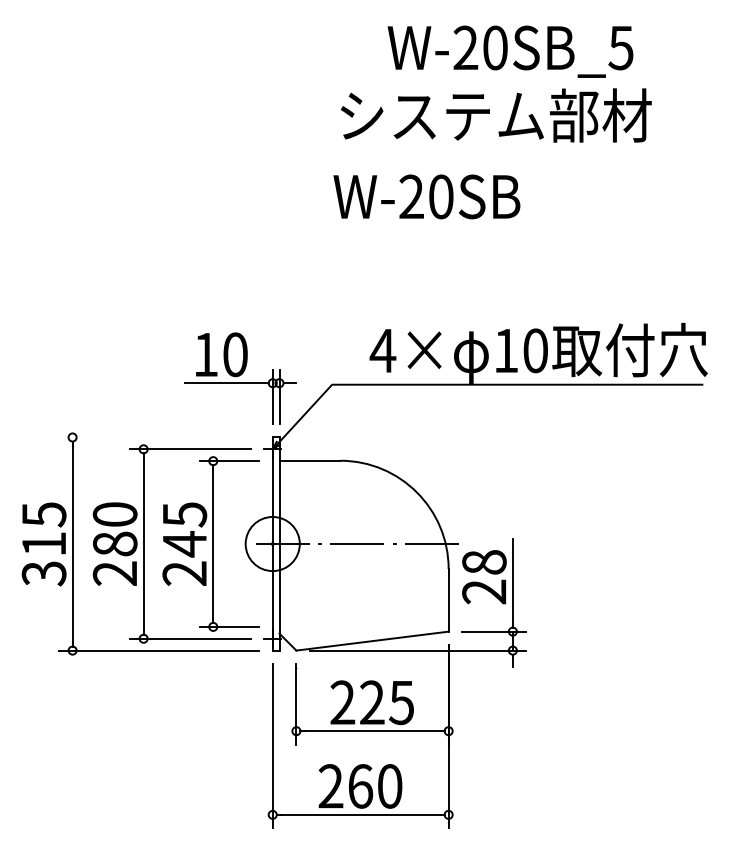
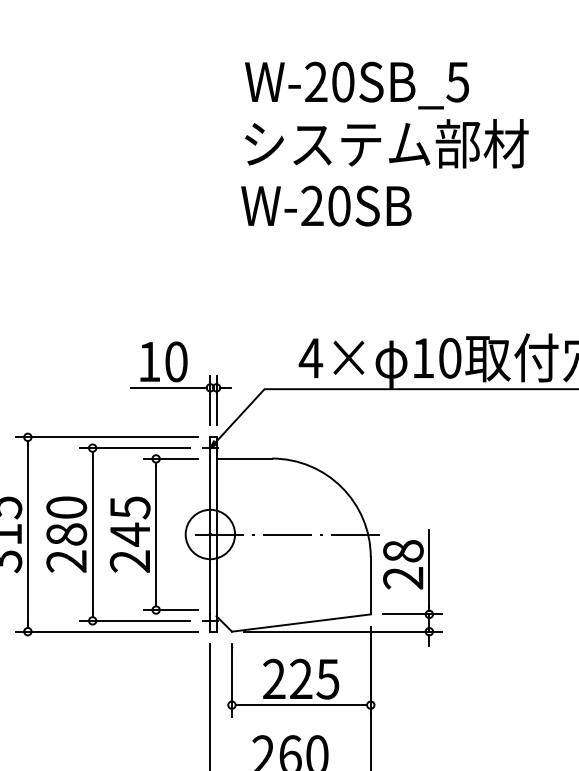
text: (510, 51) -> (356, 85), moved
text: (495, 115) -> (386, 143), moved
text: (426, 196) -> (325, 205), moved
line: (159, 437) -> (107, 437), added

